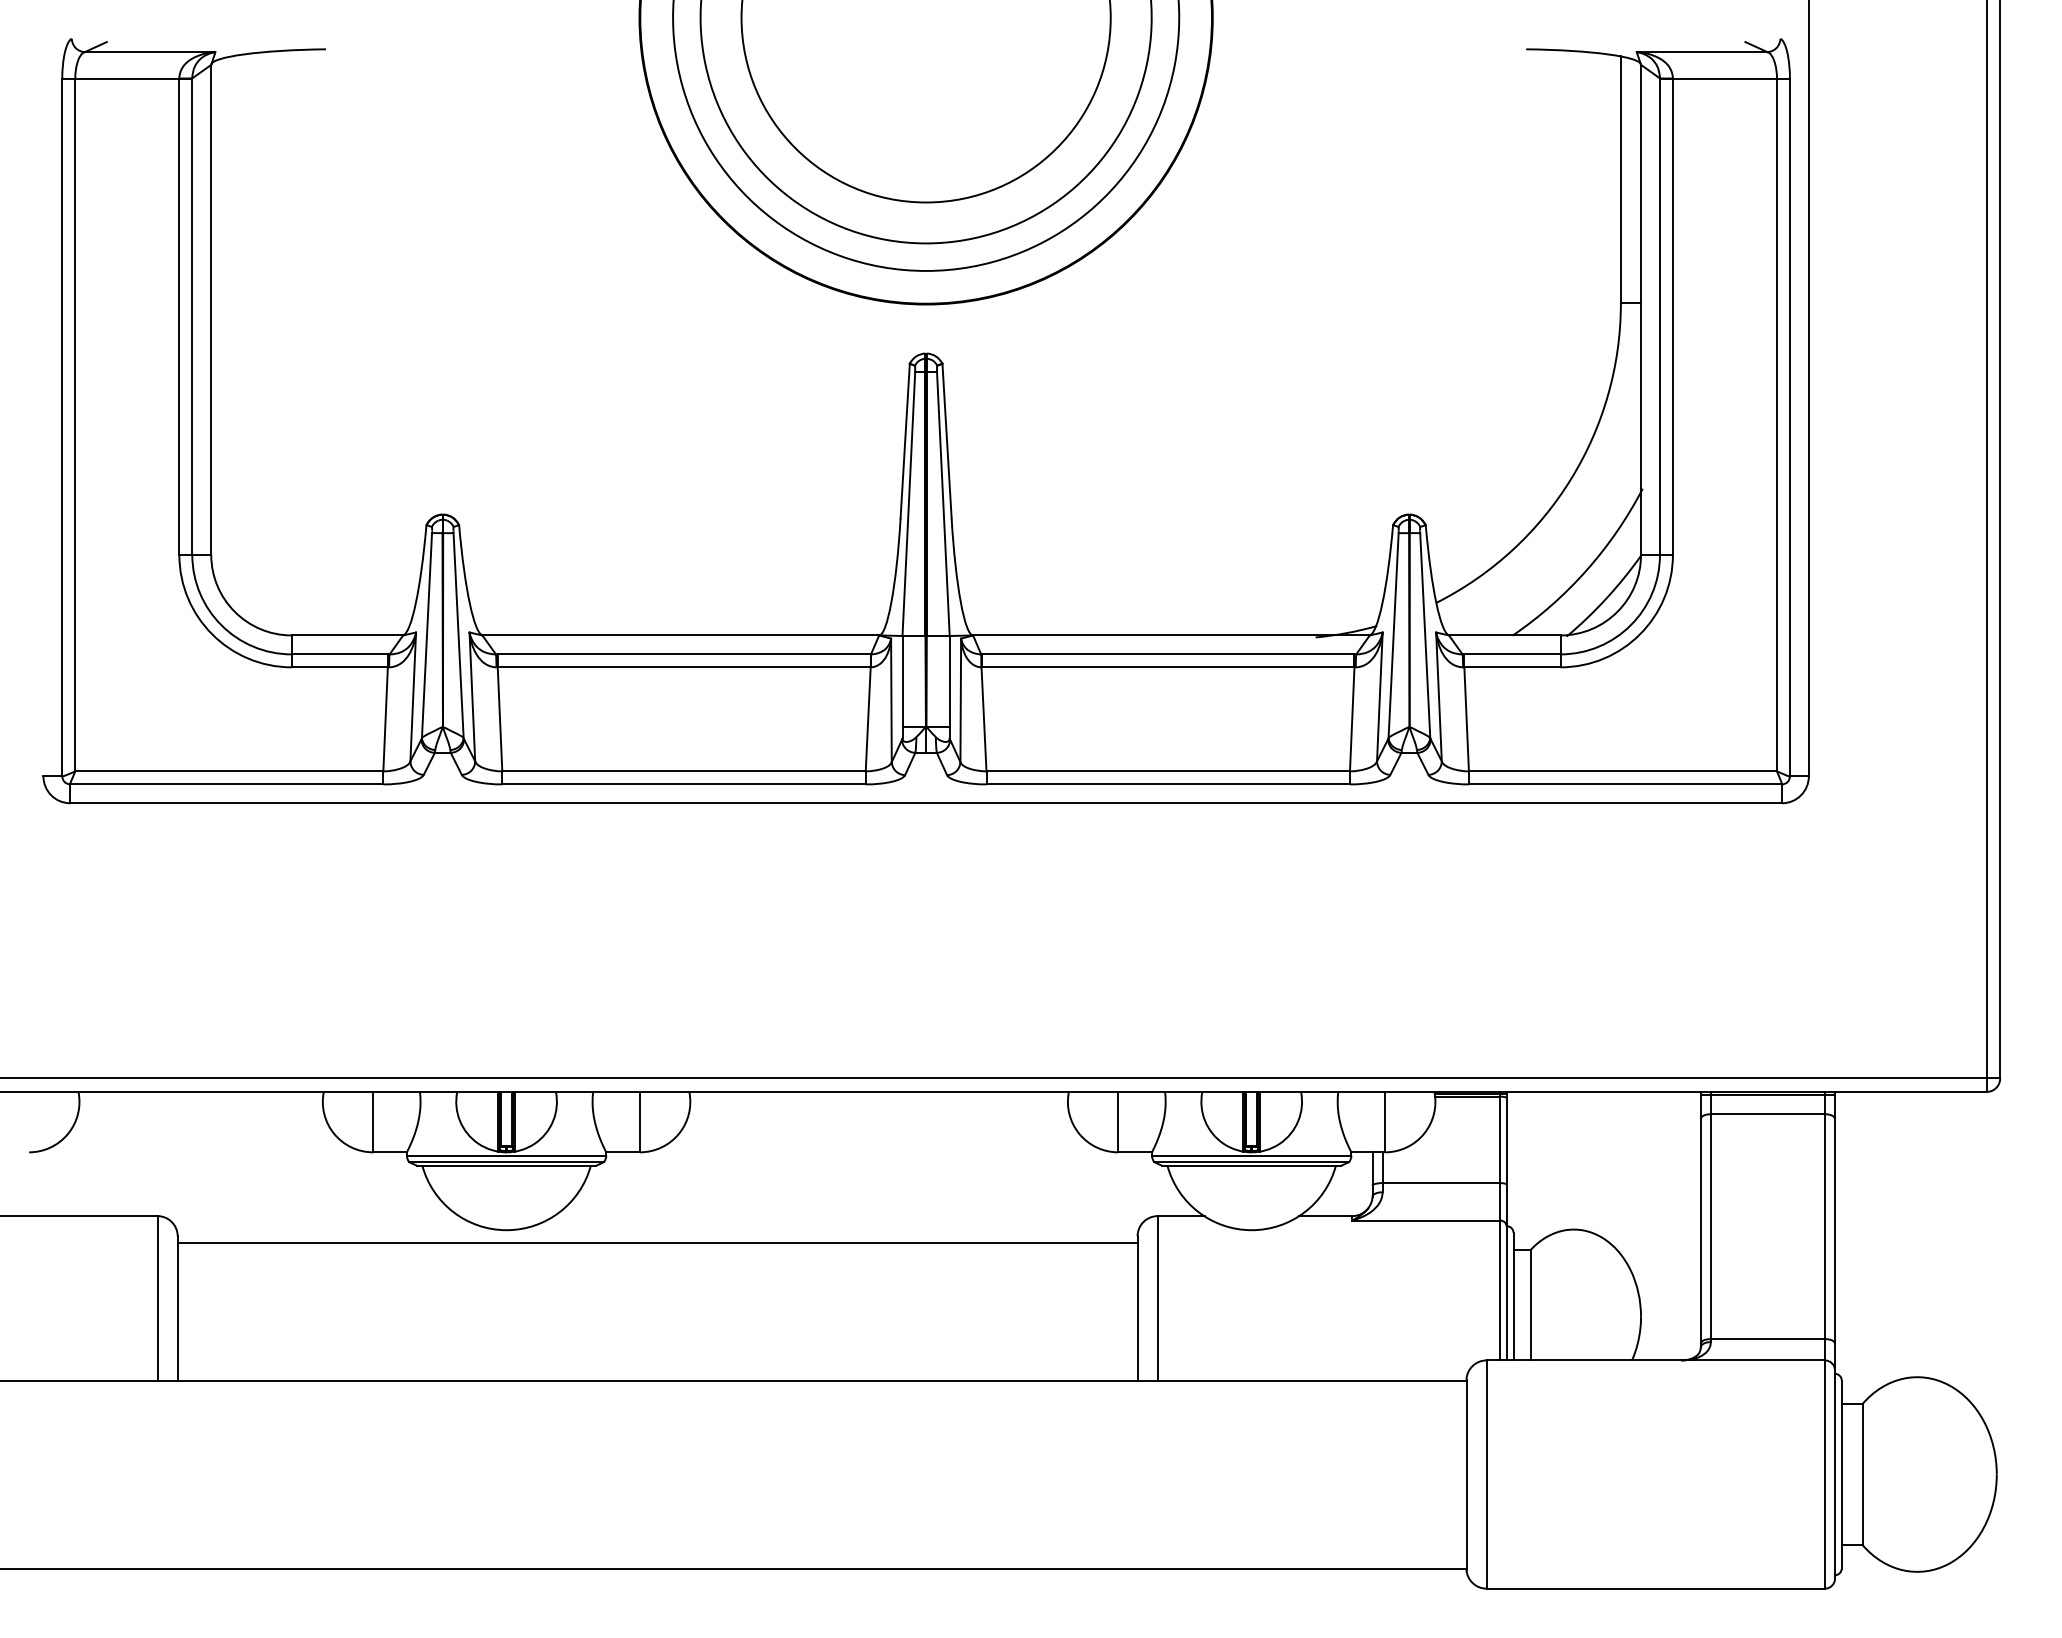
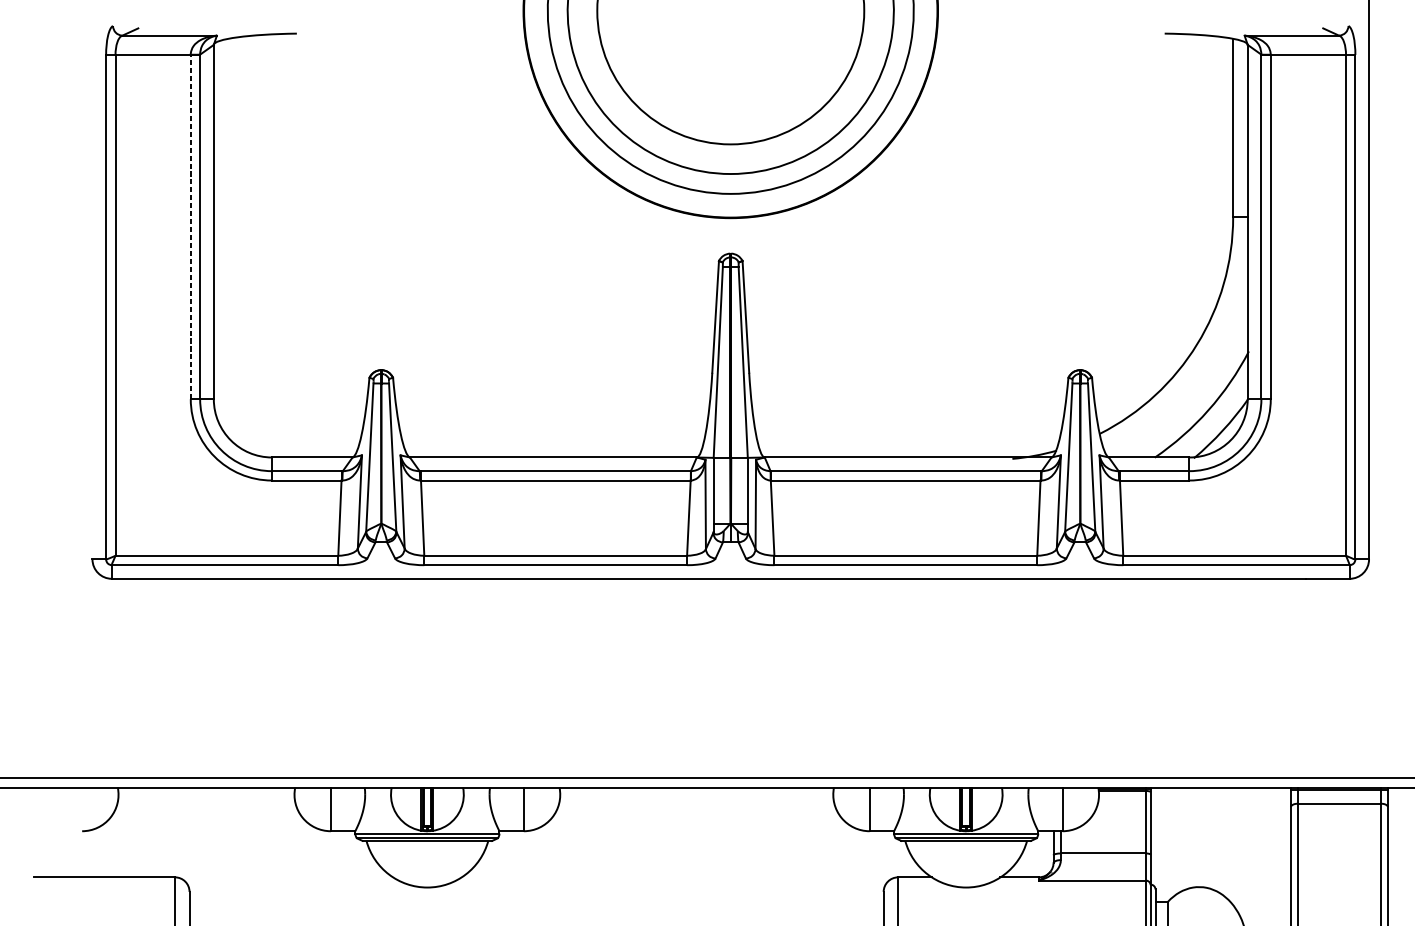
line: (179, 316) -> (190, 226), solid -> dashed
line: (657, 1242) -> (536, 896), removed

